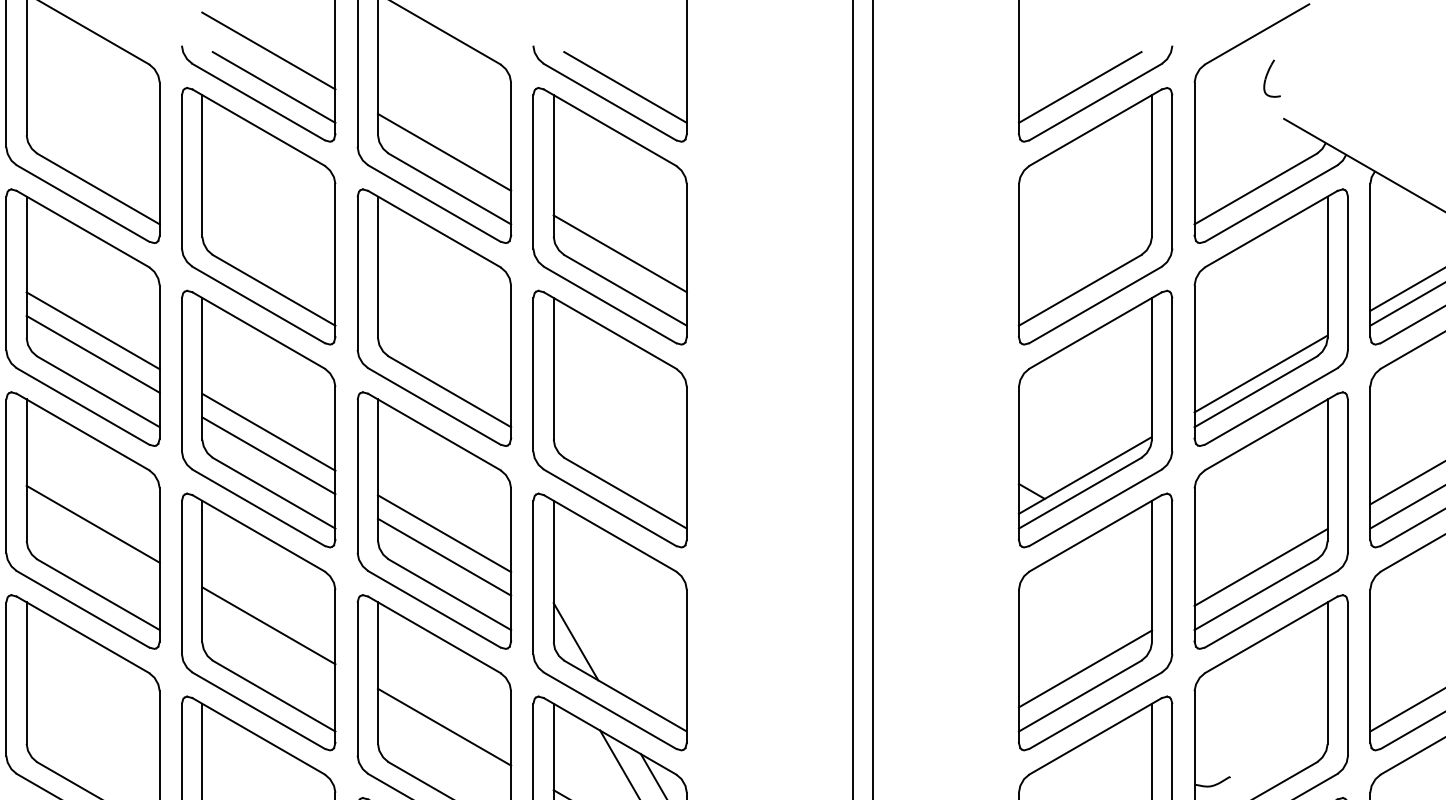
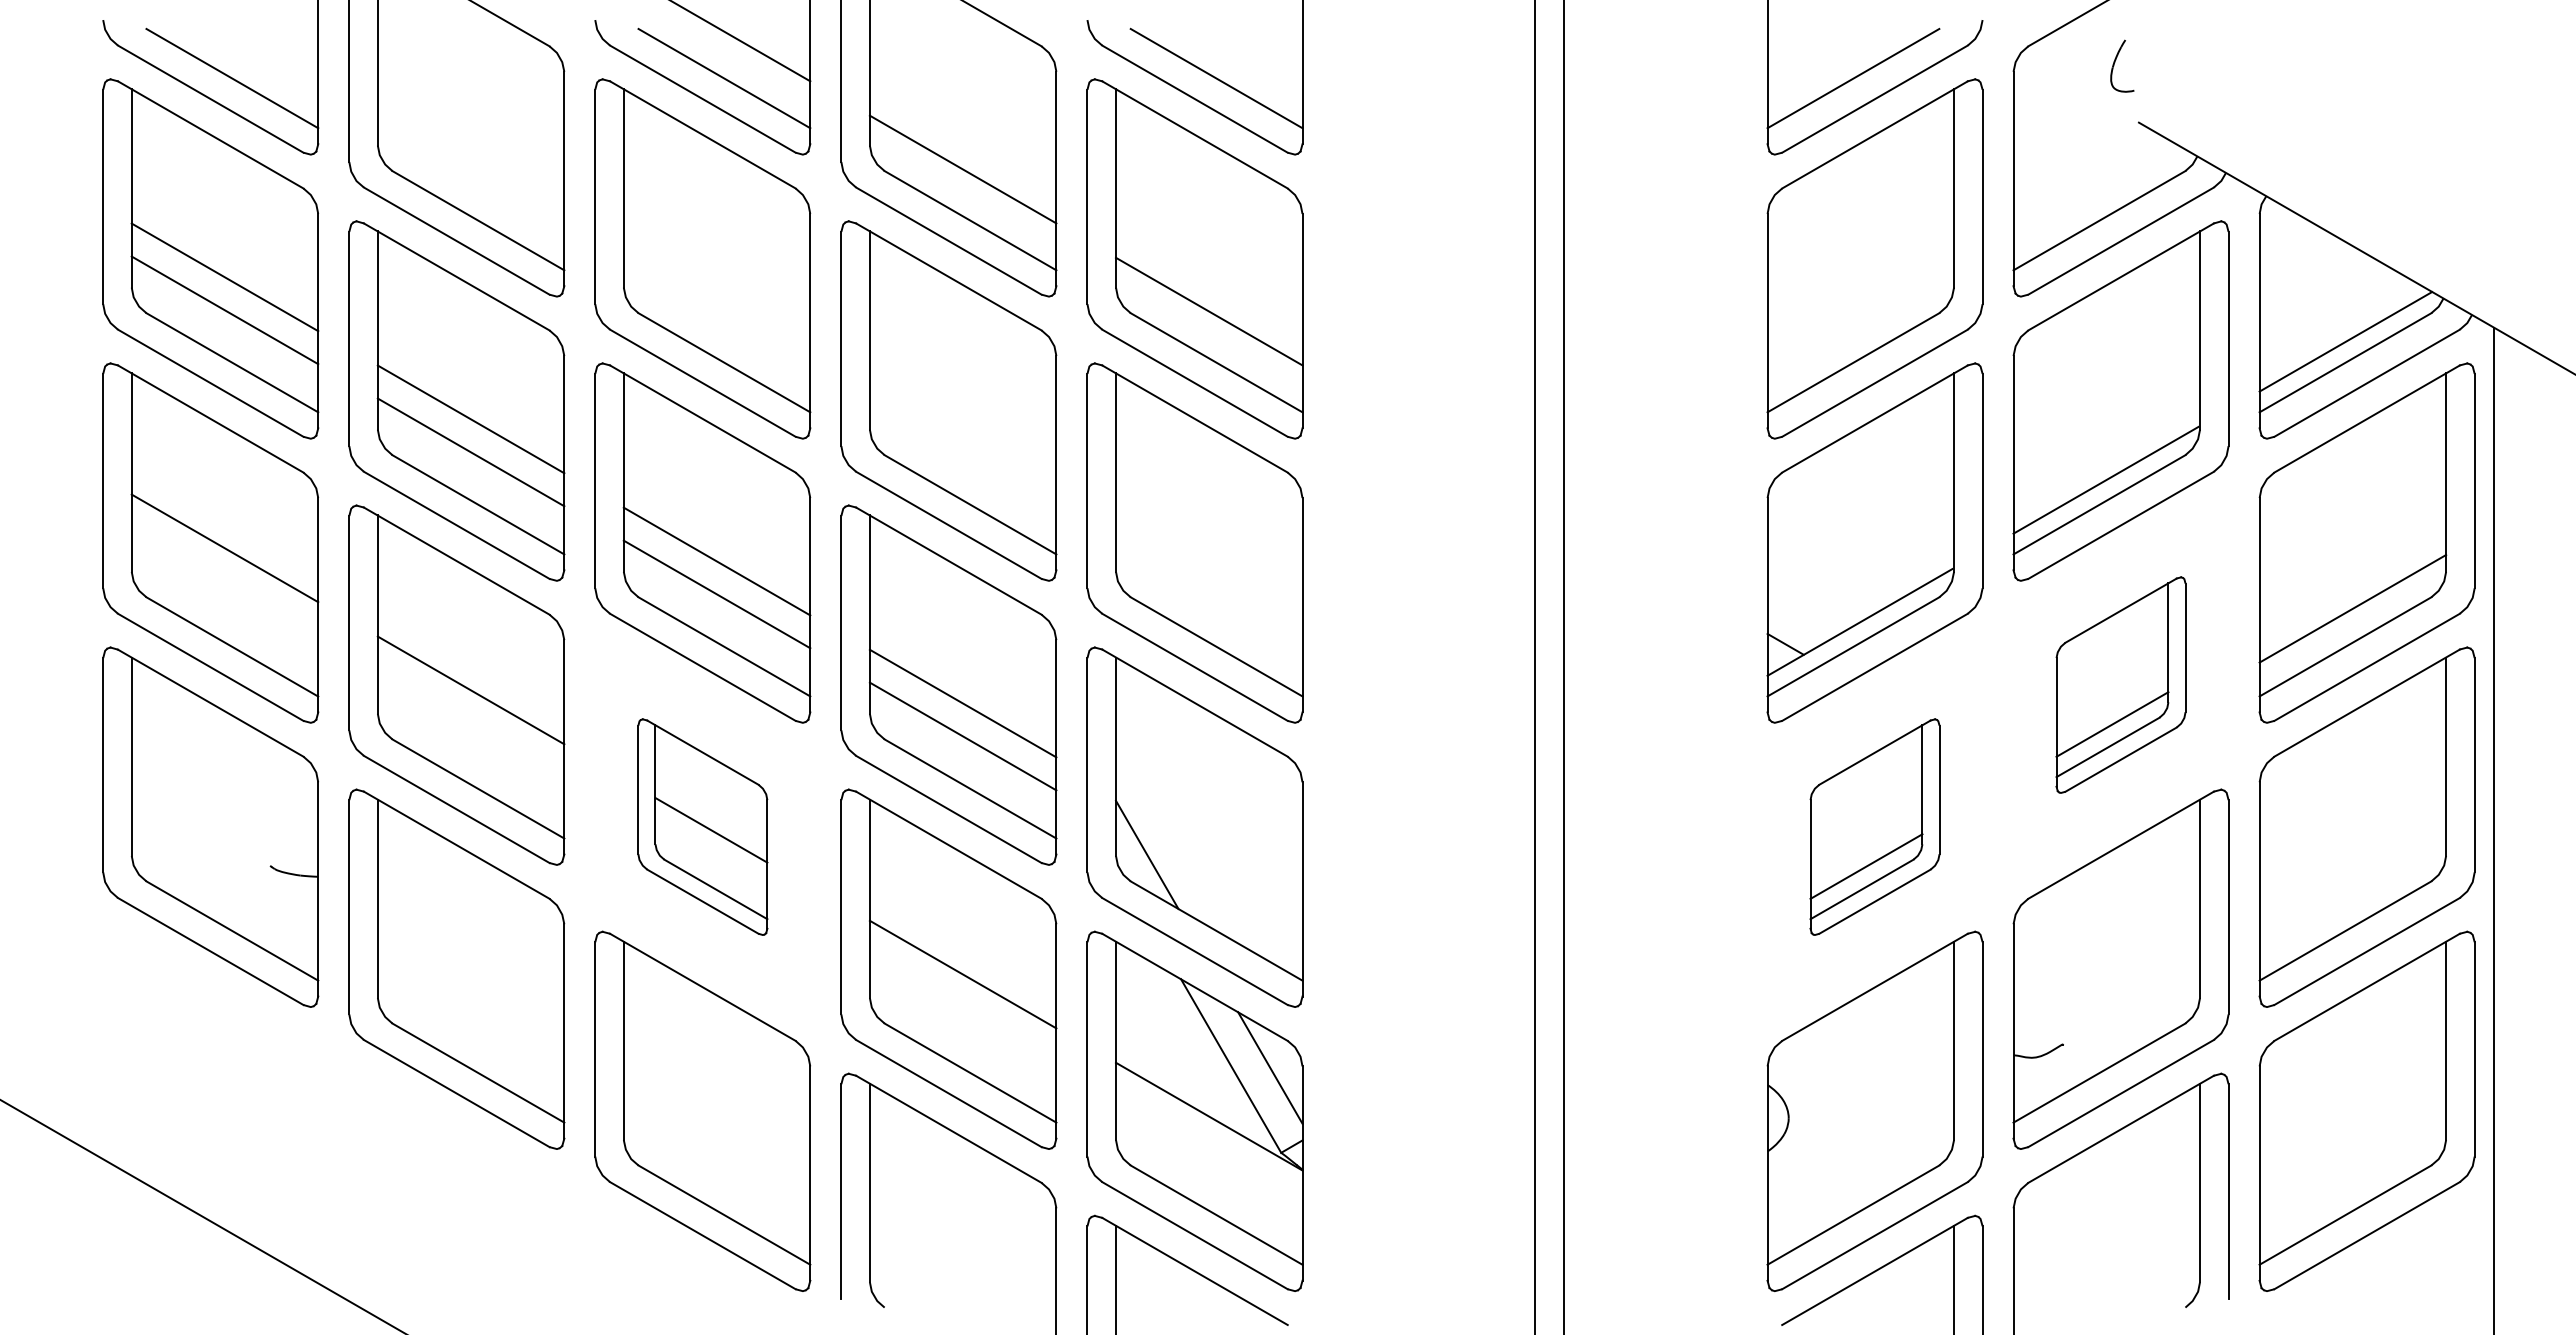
part: (1270, 520) -> (2120, 684), size x0.6
part: (258, 621) -> (702, 826), size x0.6
part: (1095, 621) -> (1874, 826), size x0.6

